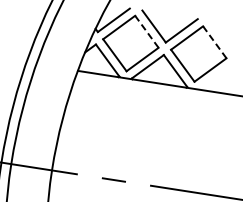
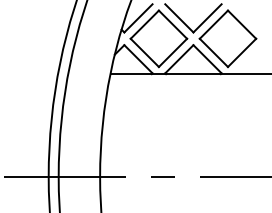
line: (147, 31) -> (173, 24), dashed -> solid
line: (215, 42) -> (242, 24), dashed -> solid

